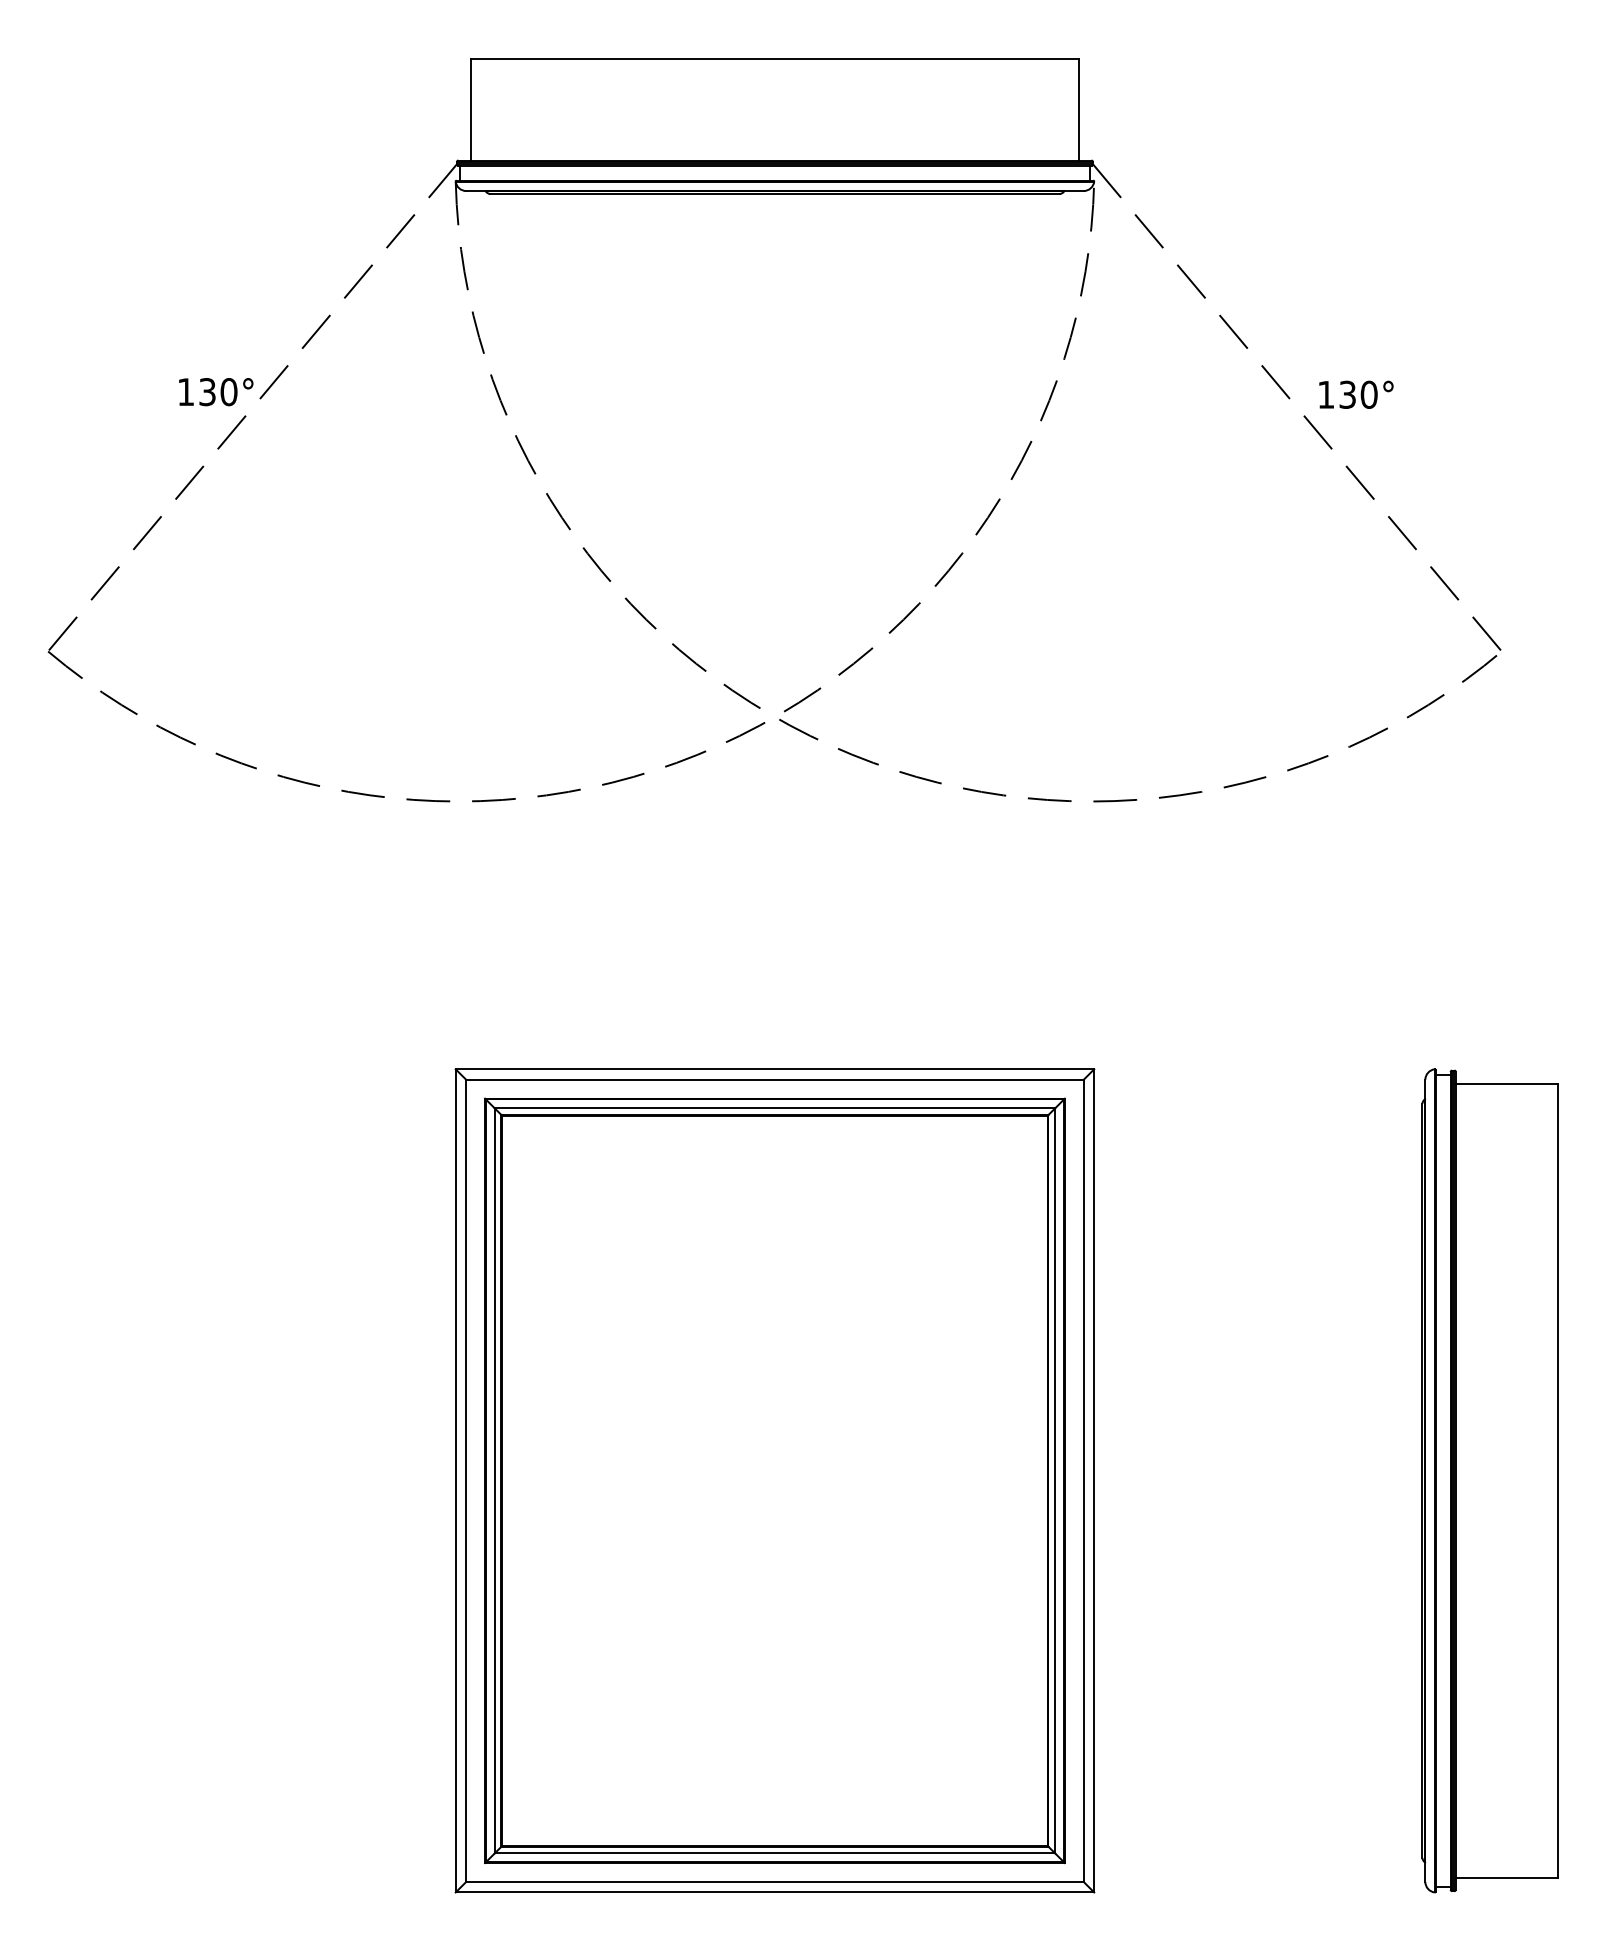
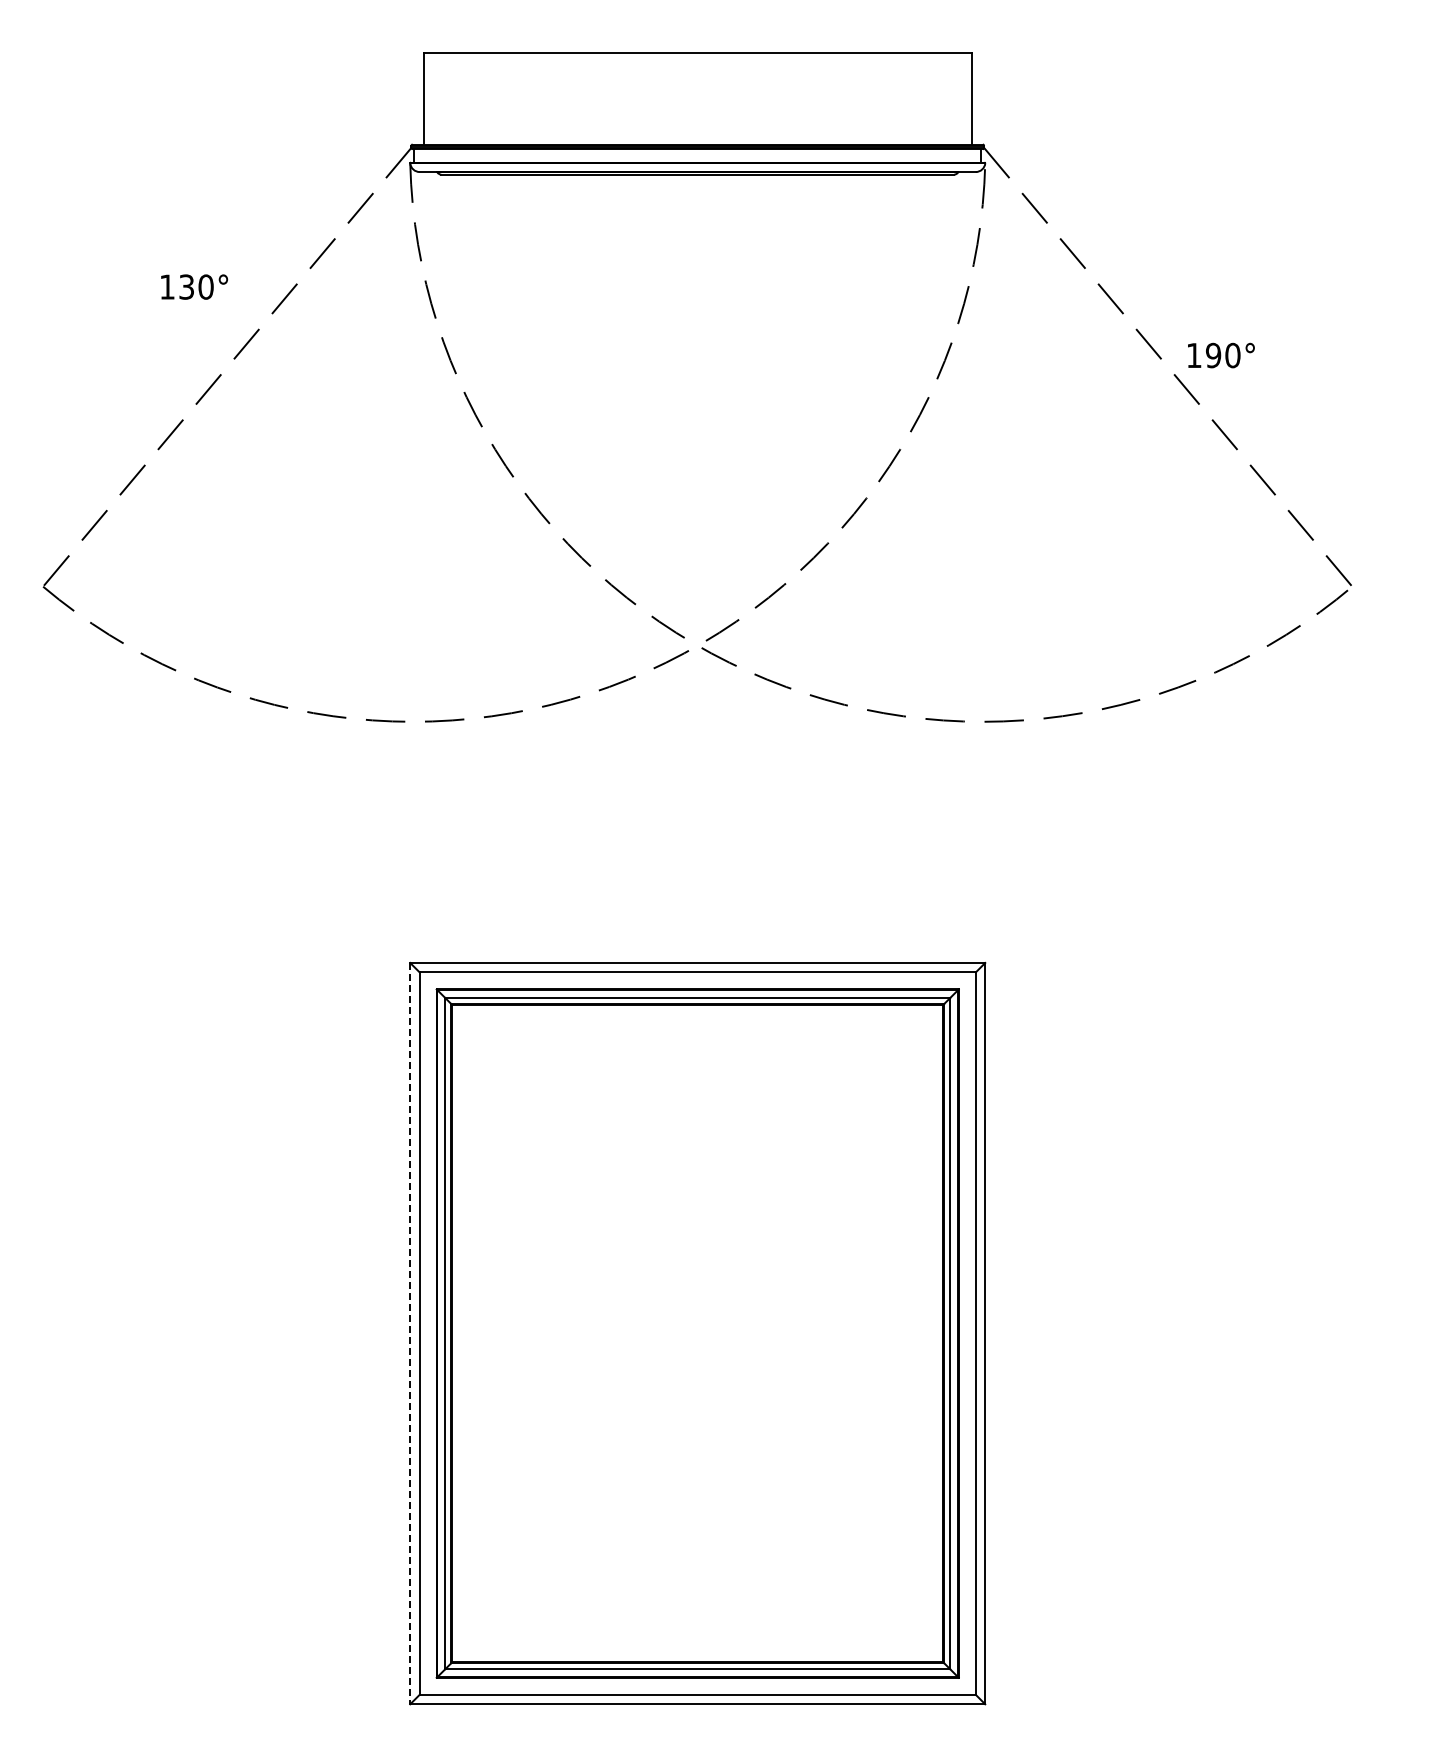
text: (216, 391) -> (194, 286), moved
text: (1347, 394) -> (1213, 355), 130° -> 190°
line: (456, 1480) -> (410, 1333), solid -> dashed
part: (1489, 1480) -> (1341, 1333), removed

